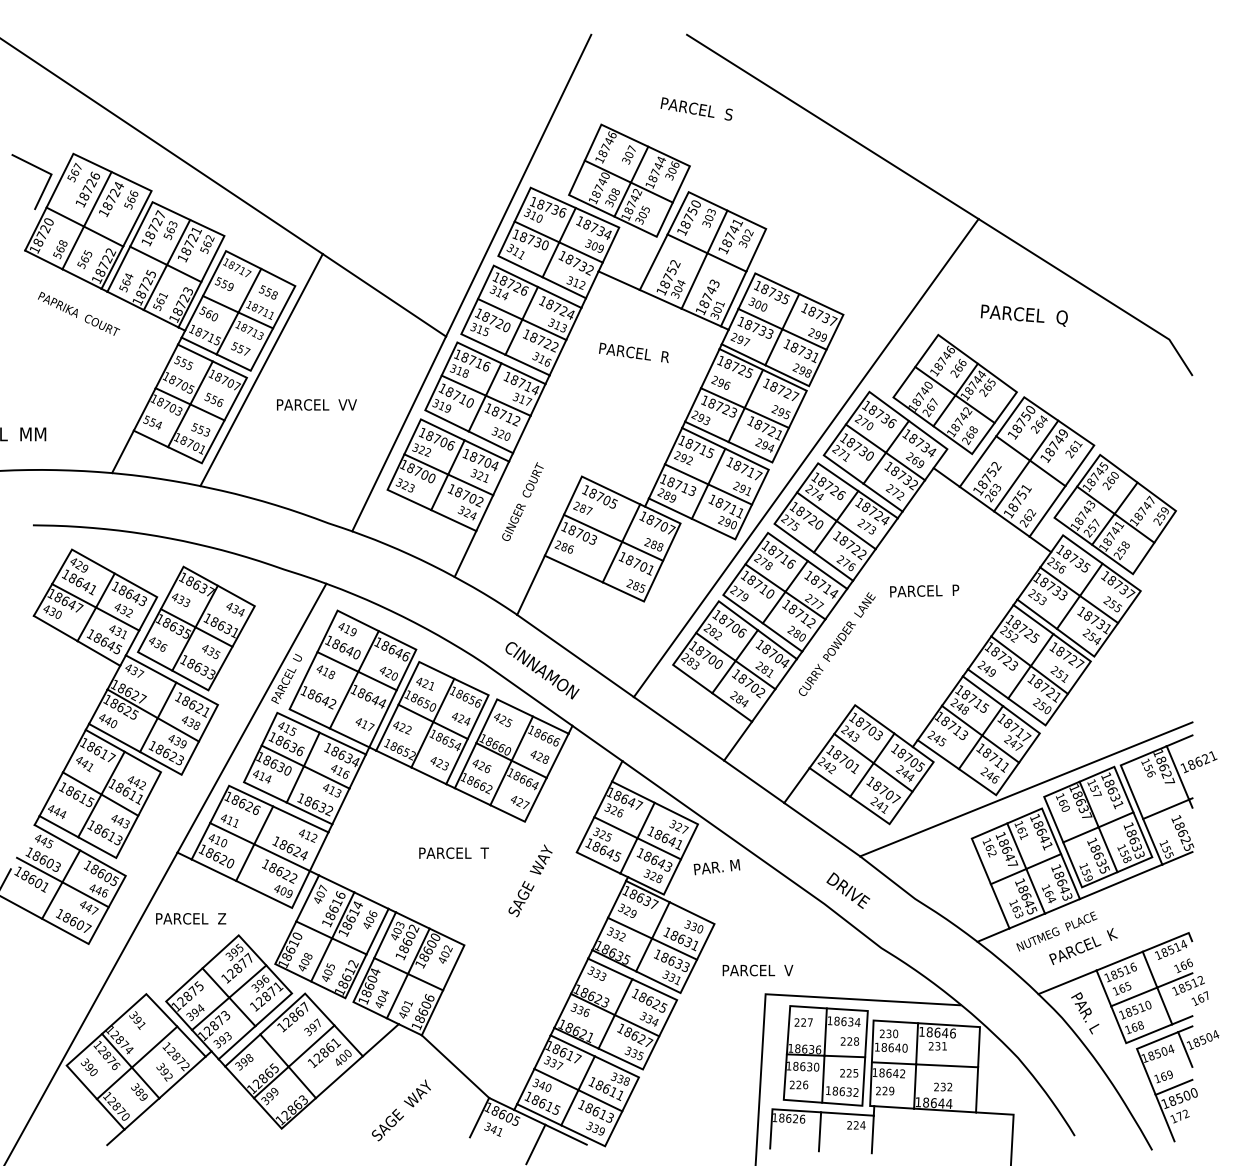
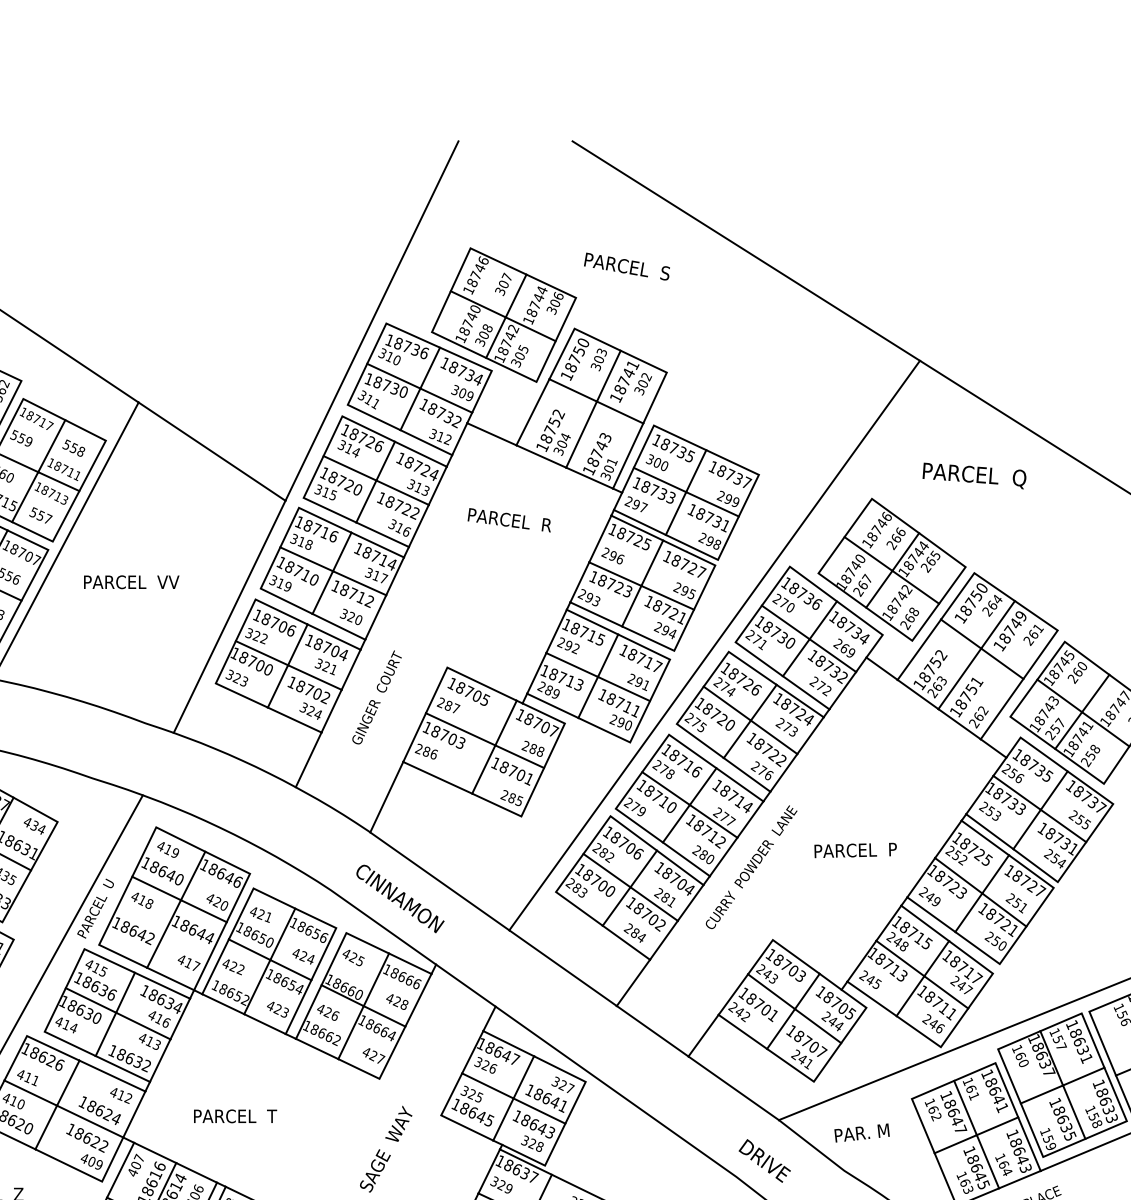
text: (696, 108) -> (626, 266), moved
text: (924, 590) -> (855, 849), moved
text: (453, 852) -> (234, 1115), moved
text: (716, 867) -> (861, 1133), moved

